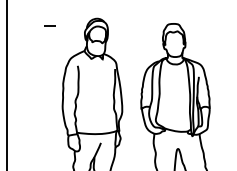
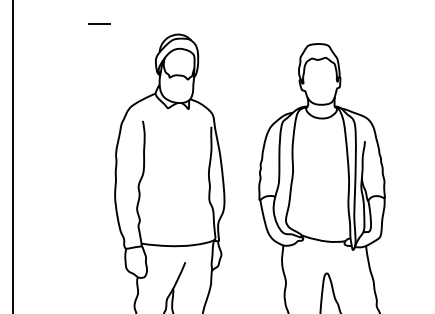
line: (49, 25) -> (98, 23), moved

